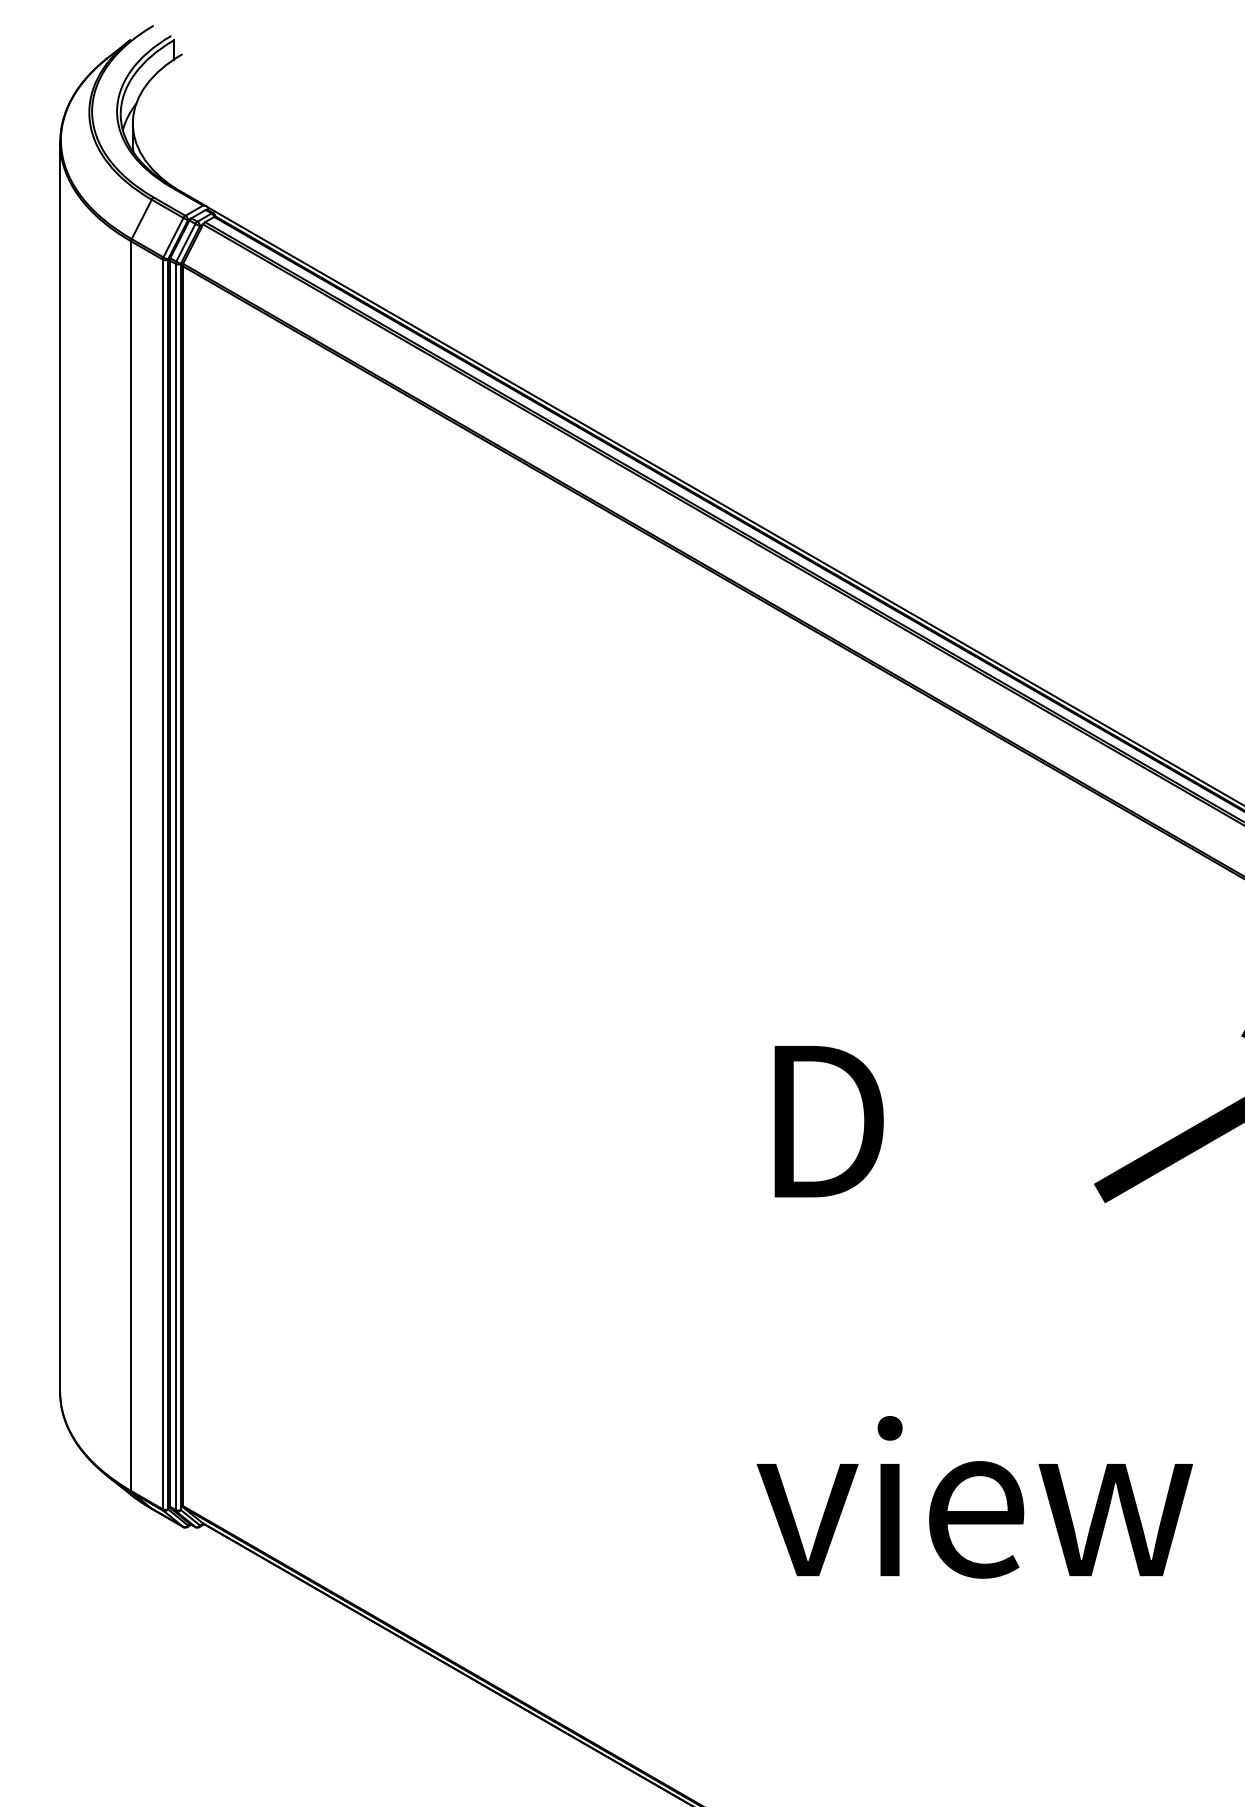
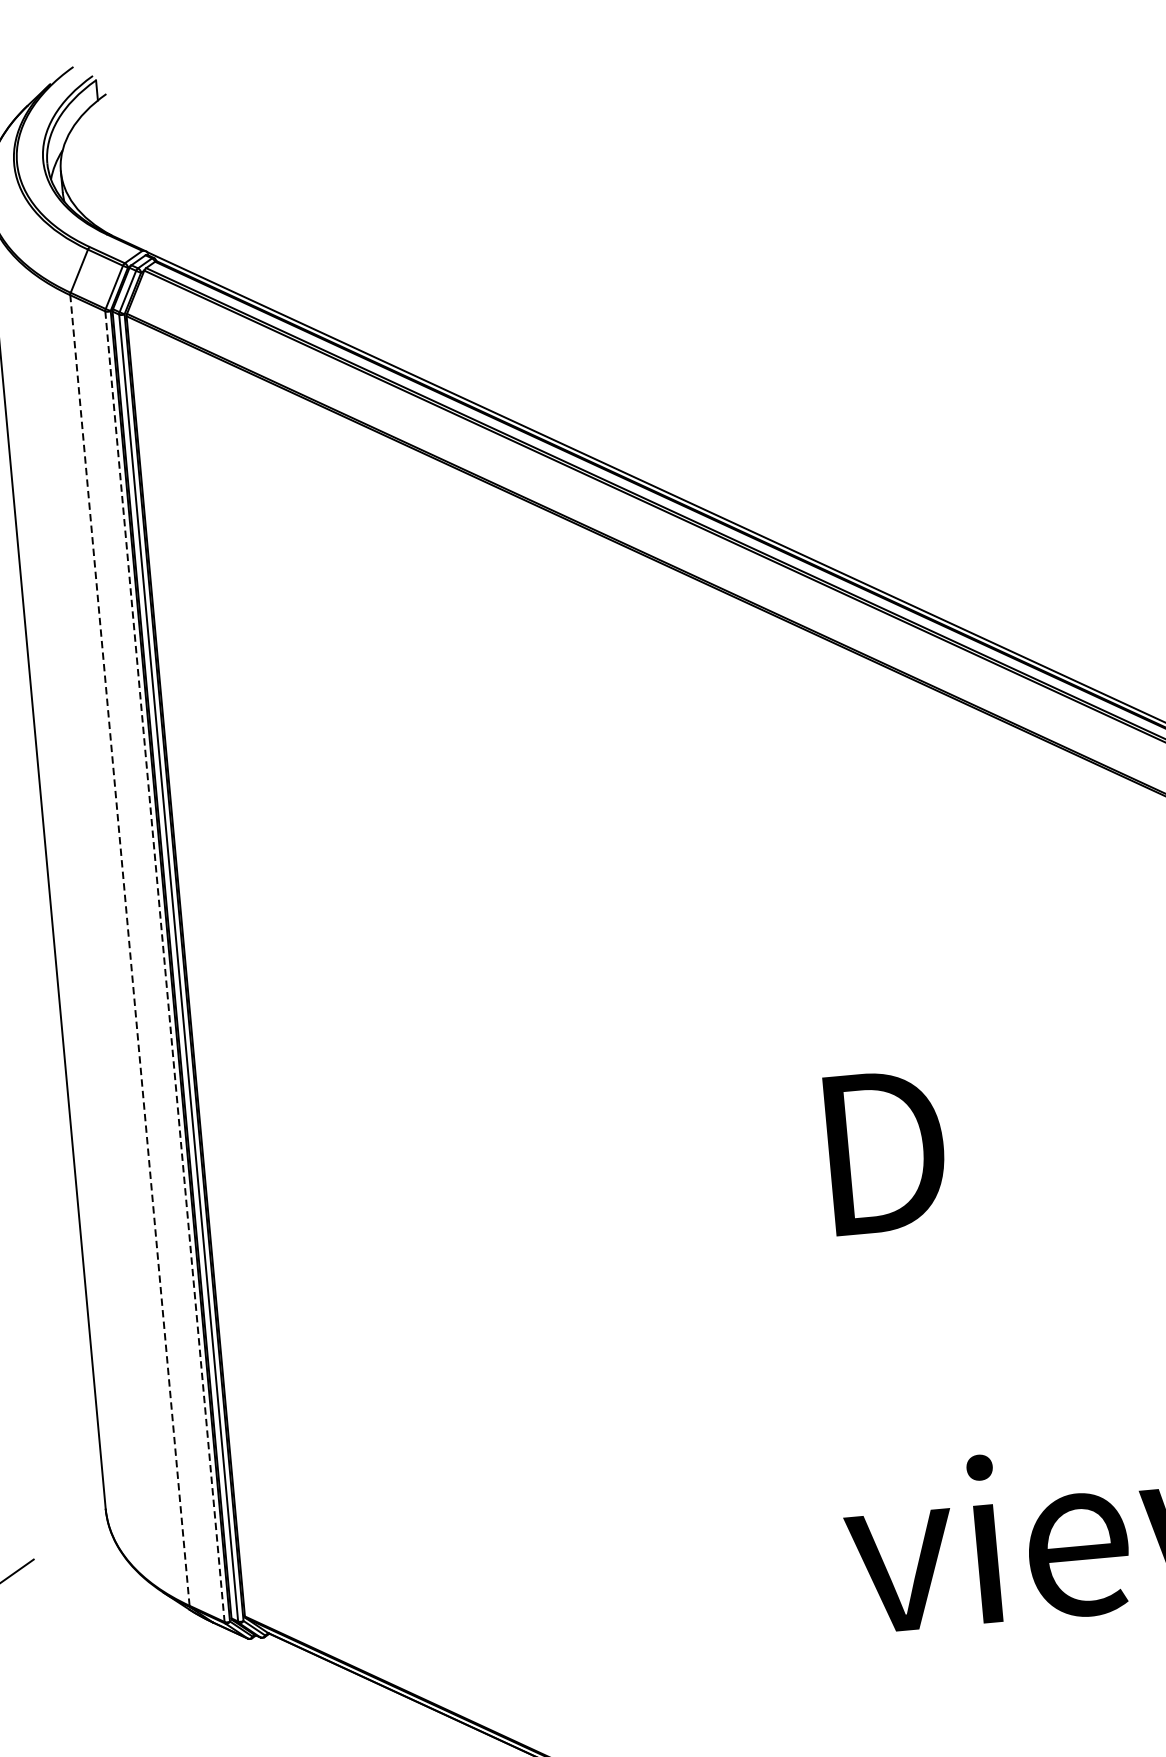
line: (131, 866) -> (130, 950), solid -> dashed
line: (162, 884) -> (164, 966), solid -> dashed

